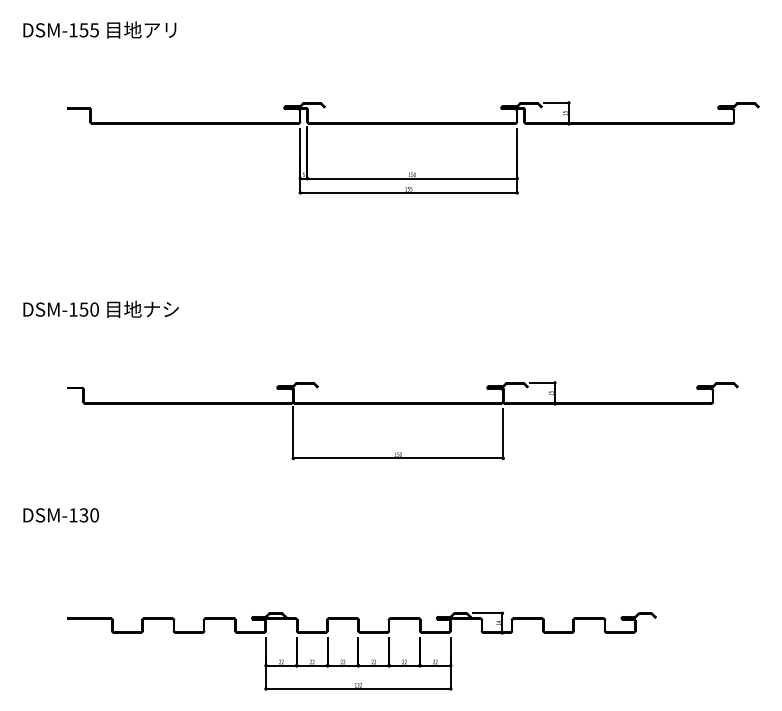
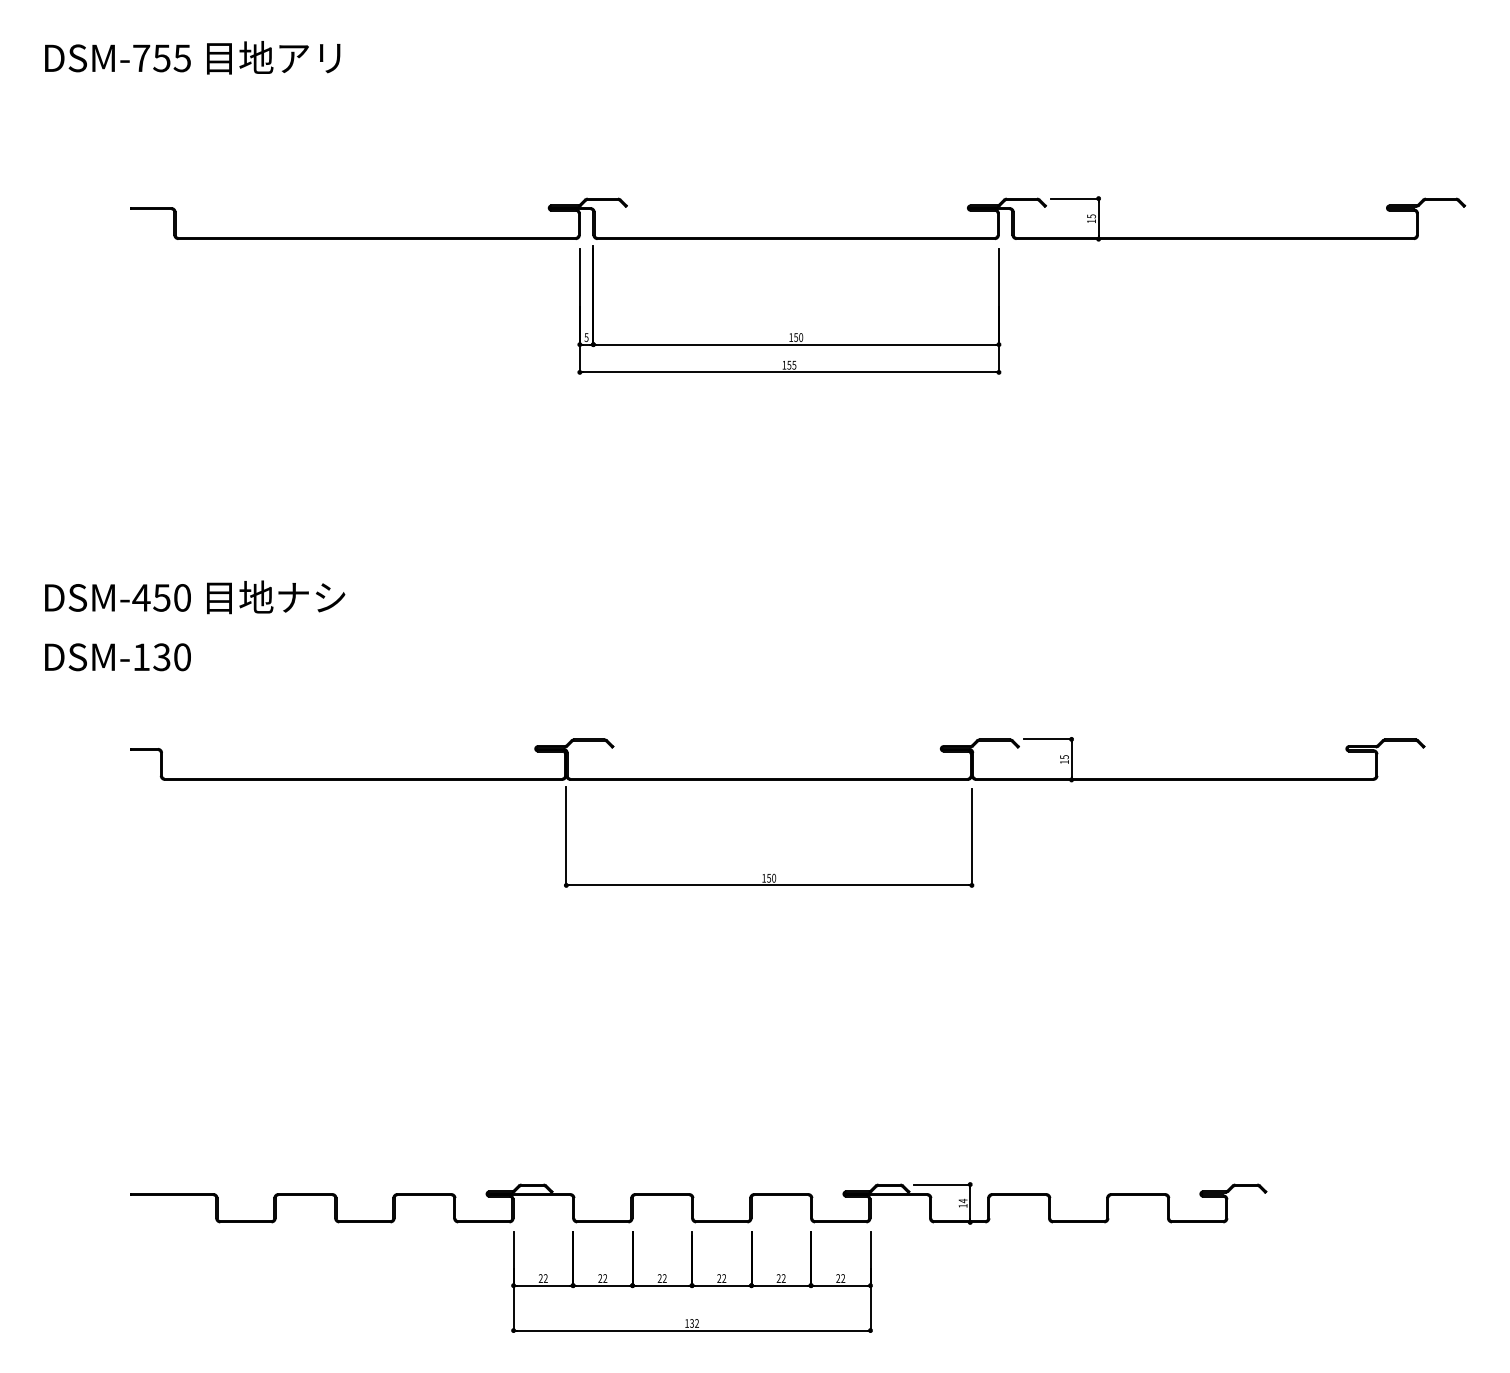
text: (73, 30) -> (141, 58), DSM-155 -> DSM-755
text: (73, 309) -> (141, 597), DSM-150 -> DSM-450
text: (60, 515) -> (116, 657), moved

